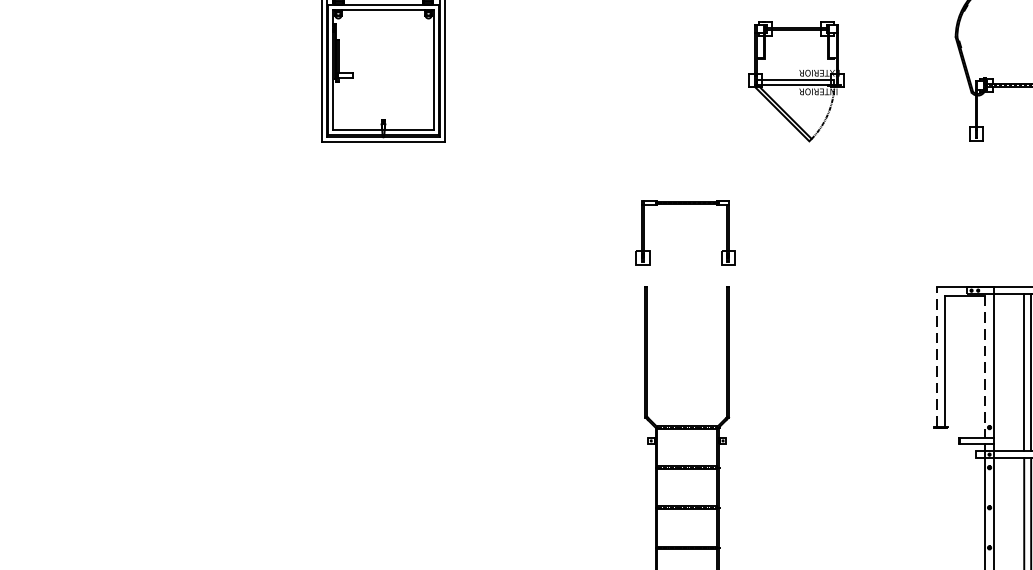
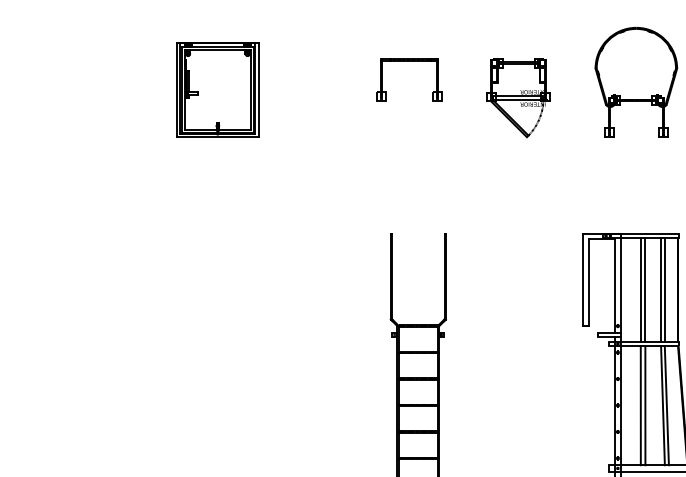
part: (796, 82) -> (518, 98), moved
part: (685, 205) -> (409, 61), moved
line: (937, 356) -> (583, 279), dashed -> solid
line: (985, 366) -> (615, 285), dashed -> solid

